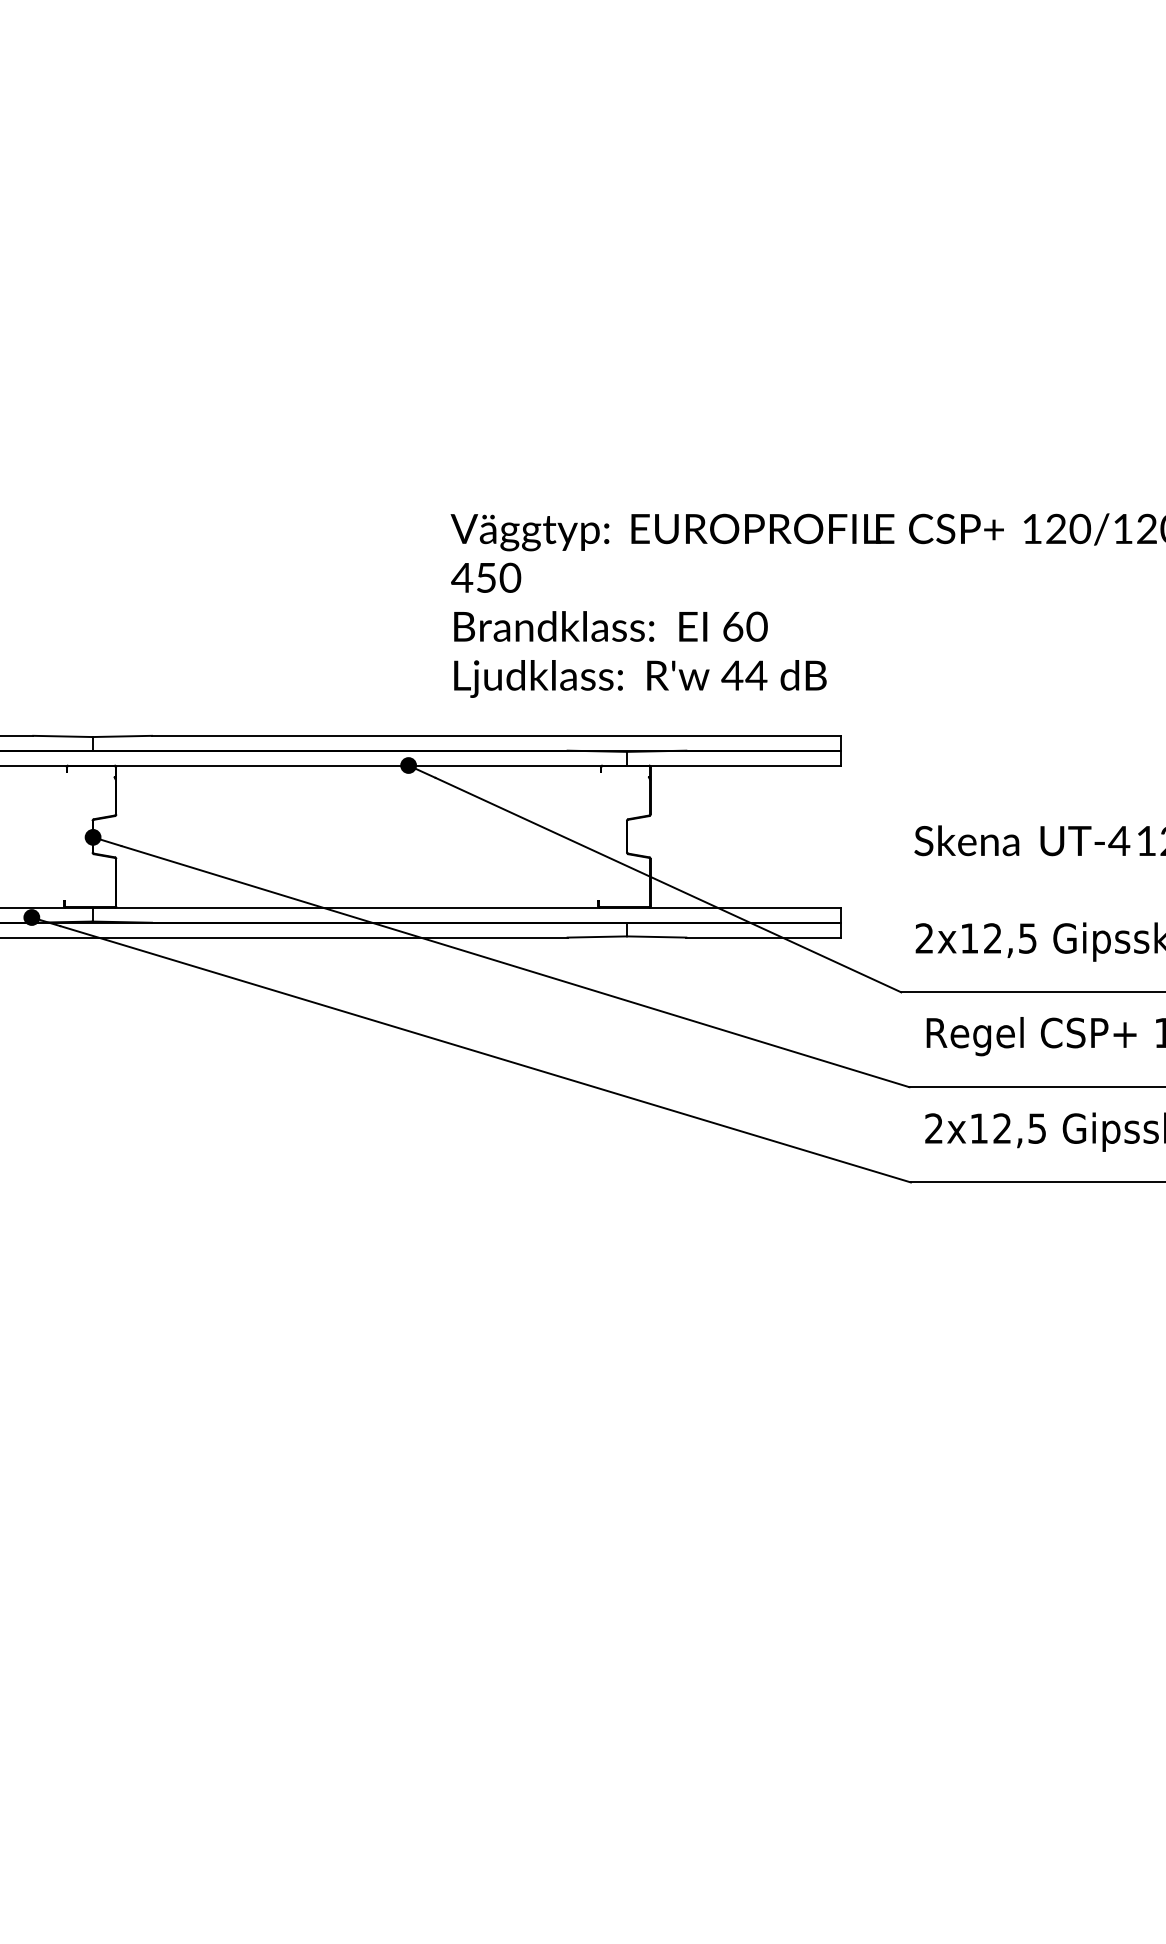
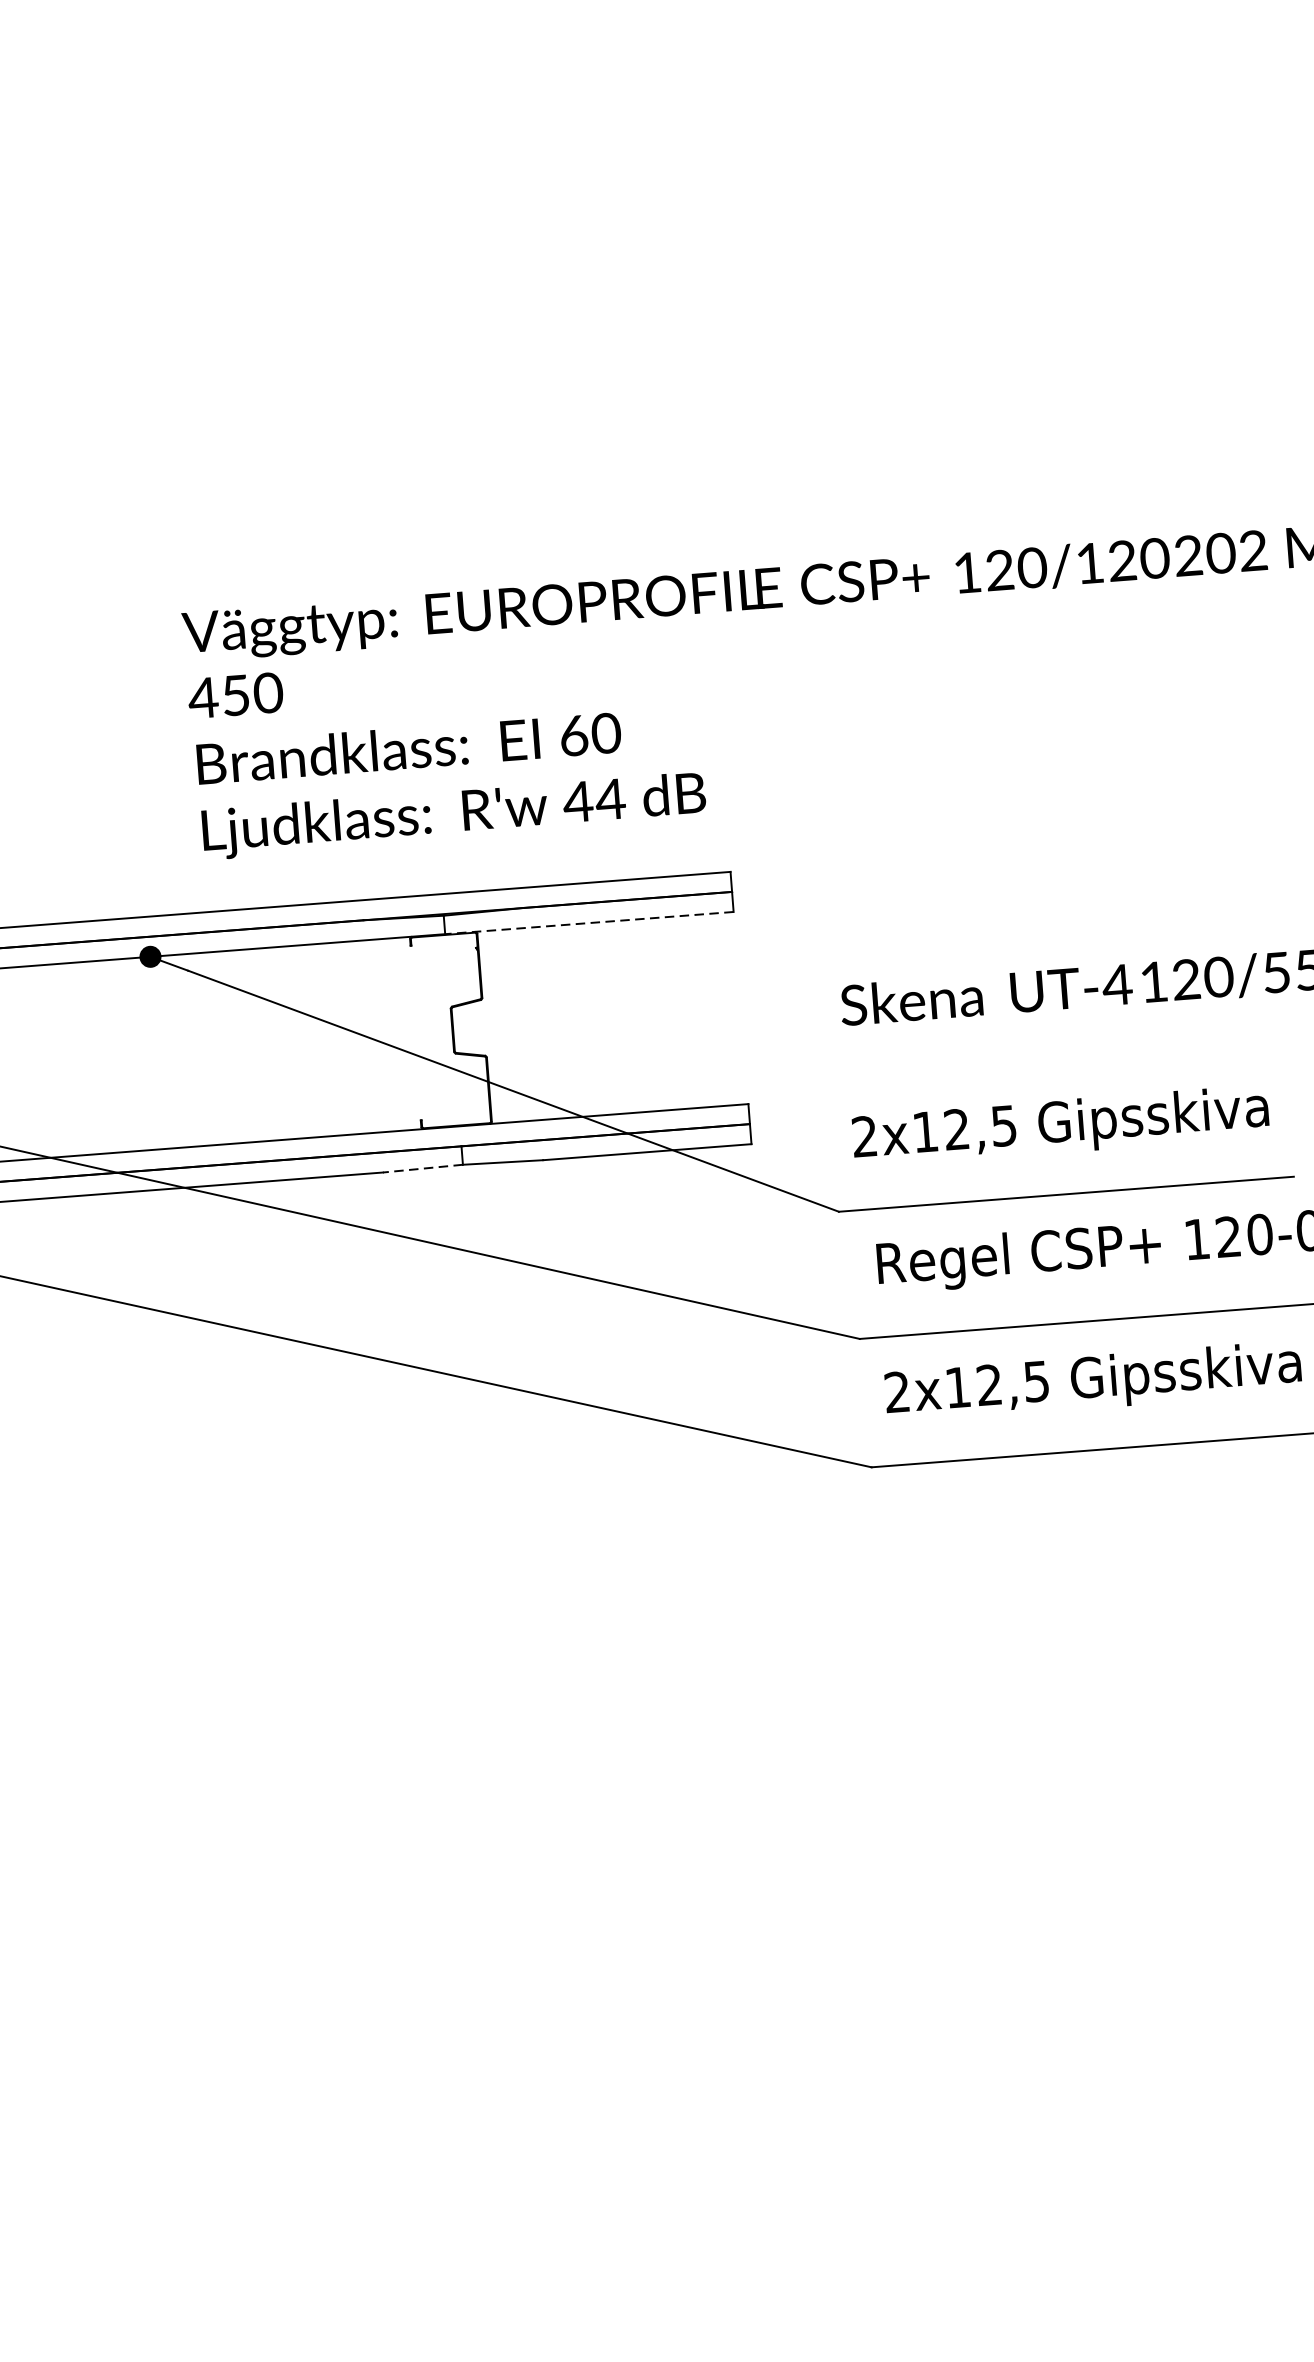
line: (733, 765) -> (588, 923), solid -> dashed
line: (597, 937) -> (423, 1169), solid -> dashed

